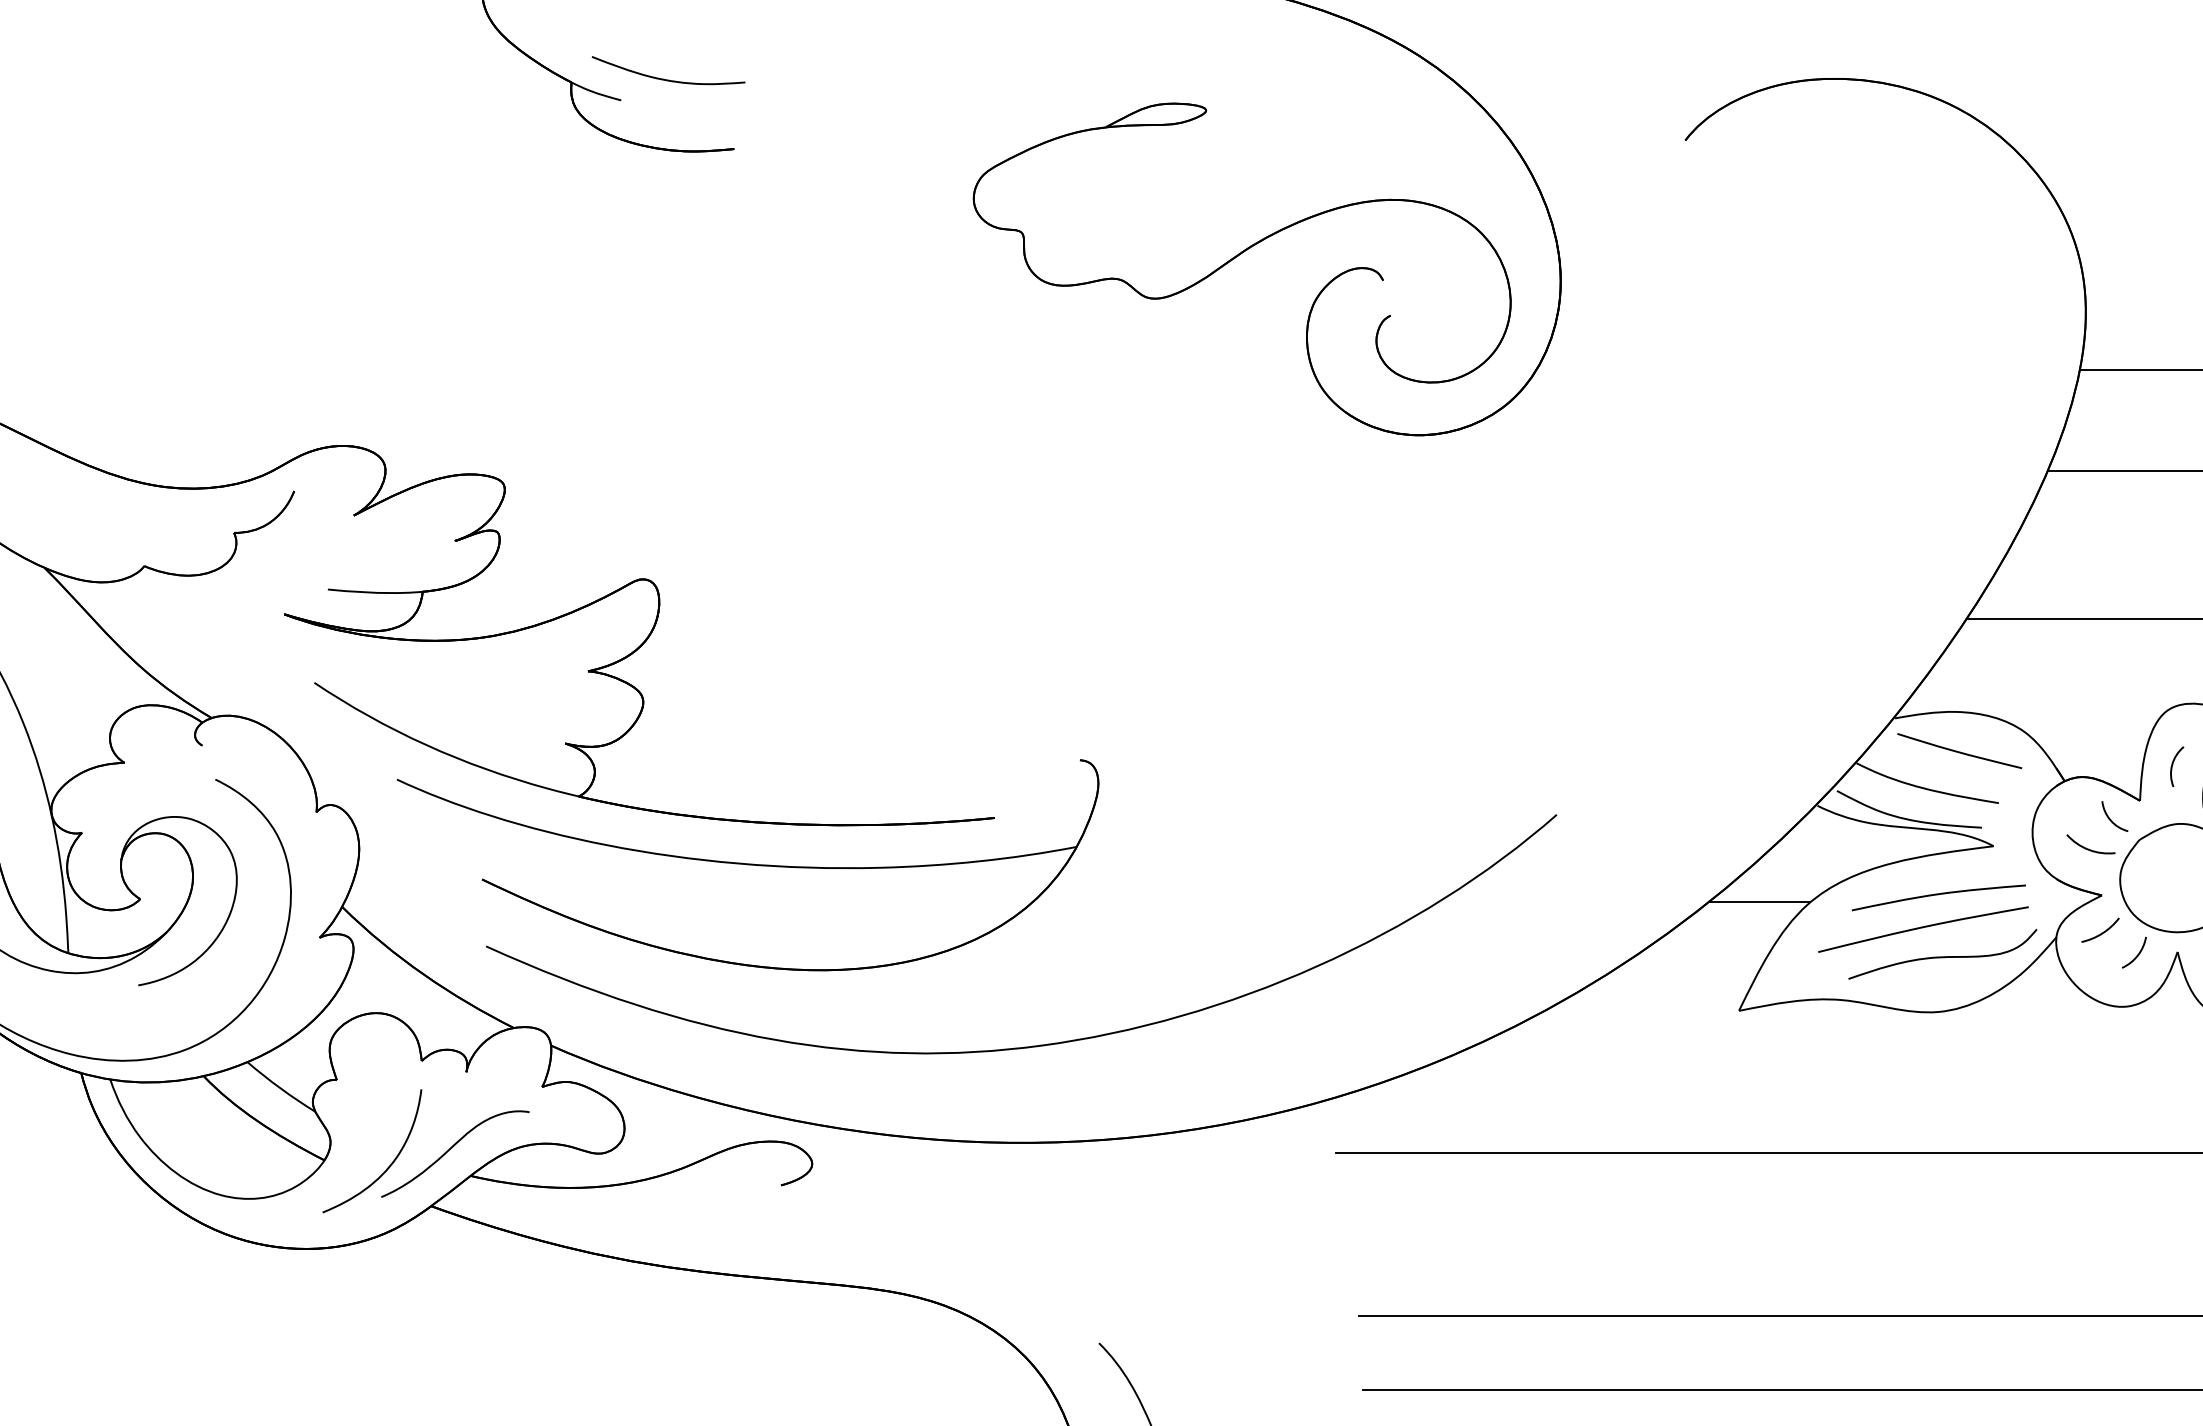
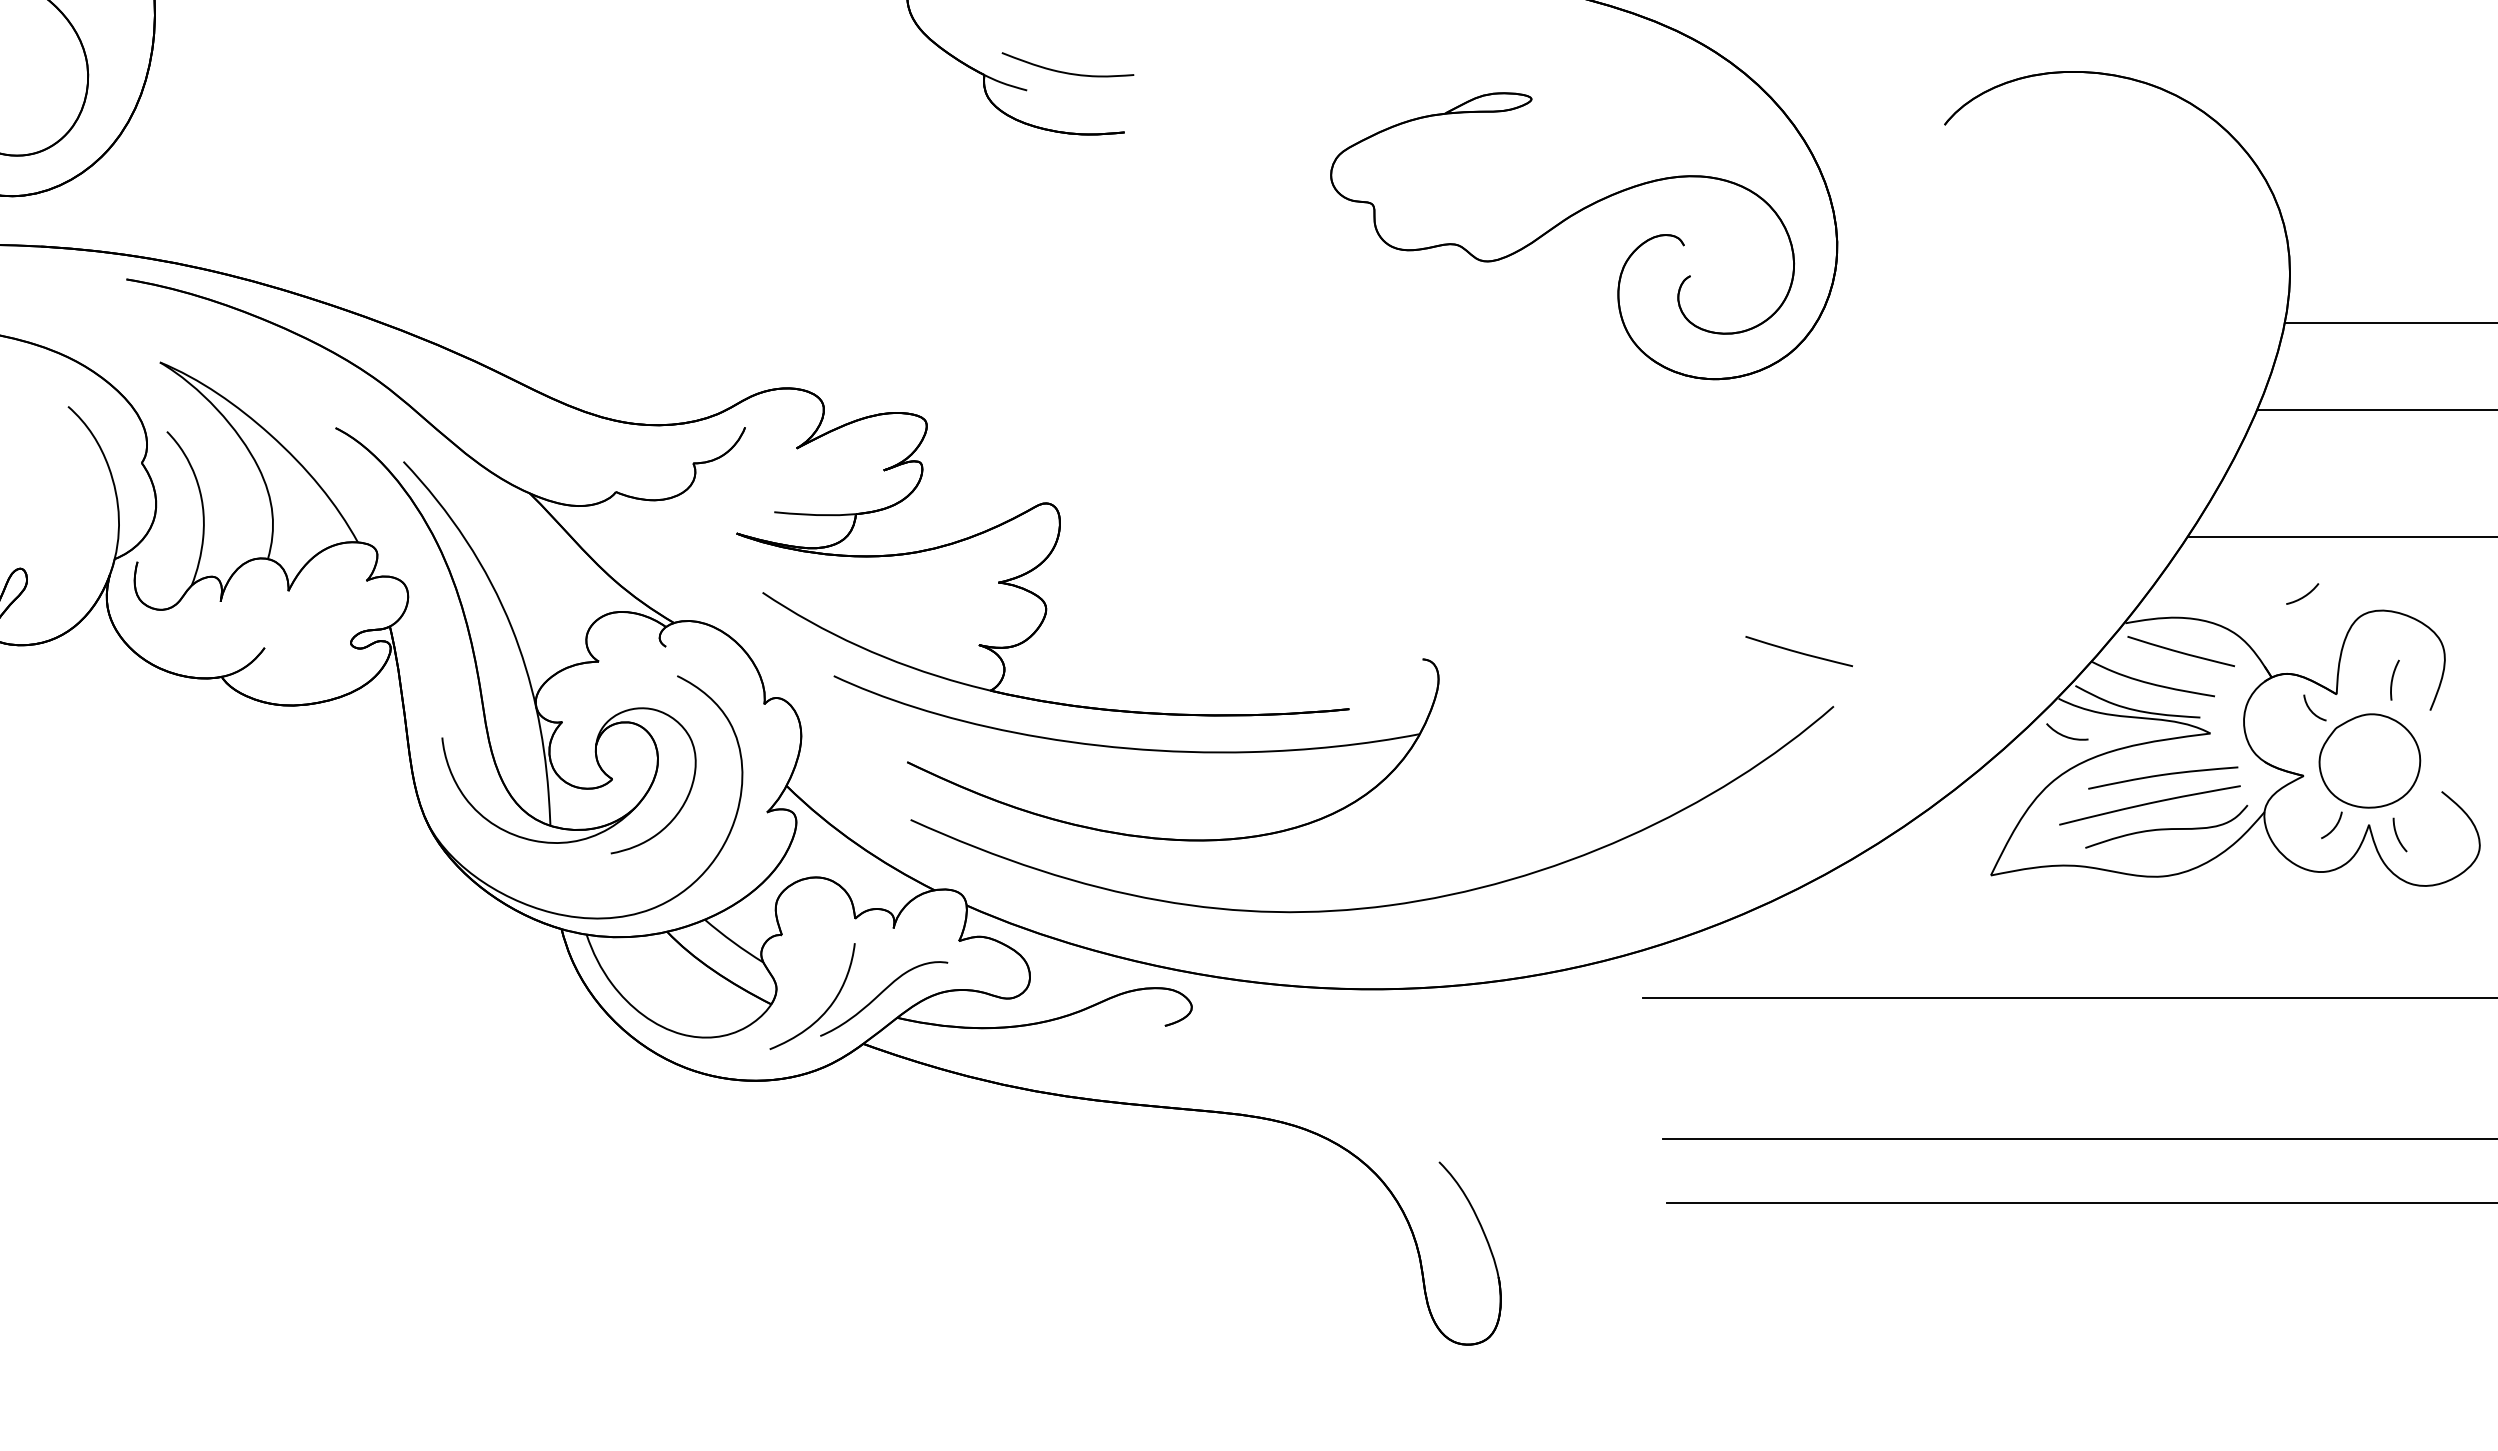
curve: (1515, 751) -> (1798, 651), added
arc: (2173, 766) -> (2365, 664), removed
arc: (2088, 848) -> (2065, 735), moved
line: (1760, 903) -> (2009, 782), removed
arc: (2102, 932) -> (2304, 595), moved

